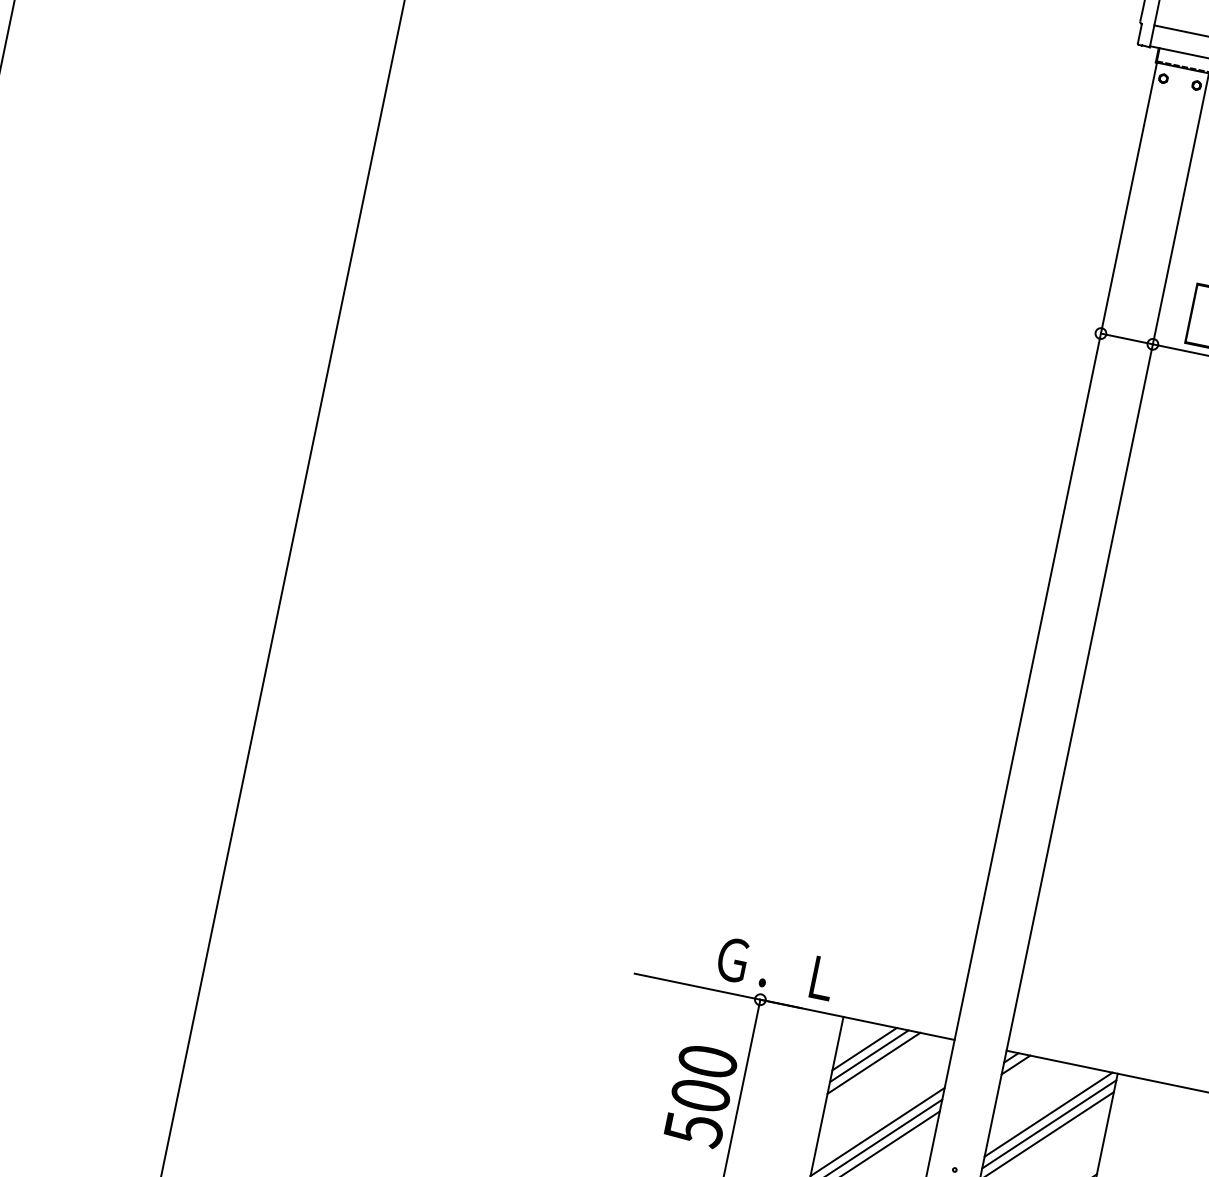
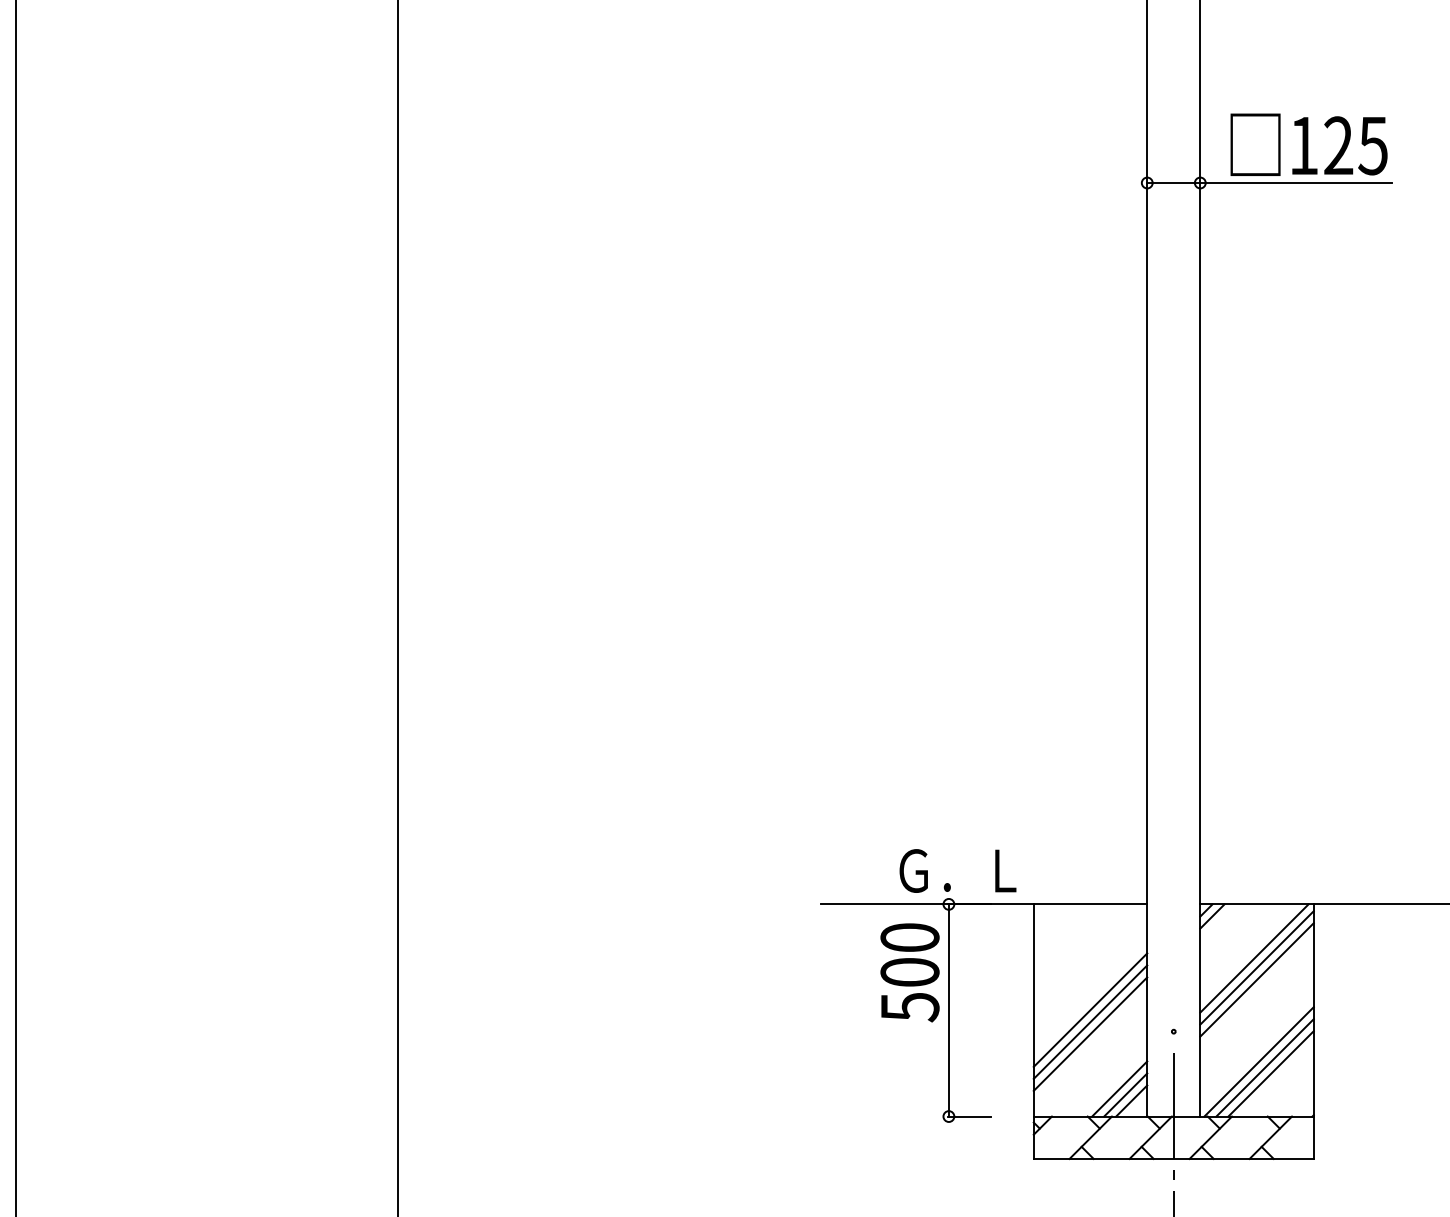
line: (864, 1048) -> (1060, 931), removed
line: (868, 1056) -> (1066, 937), removed
line: (873, 1063) -> (1072, 943), removed
text: (700, 1095) -> (909, 972), moved

